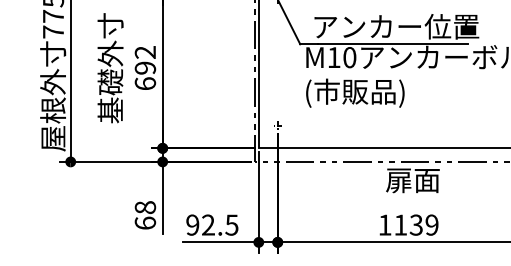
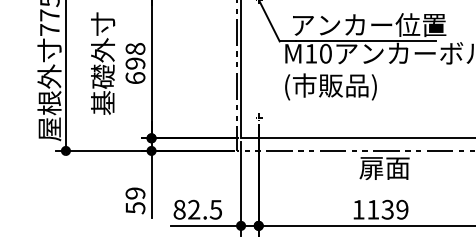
text: (145, 53) -> (135, 49), 692 -> 698
text: (145, 215) -> (135, 200), 68 -> 59
text: (192, 224) -> (179, 209), 92.5 -> 82.5

